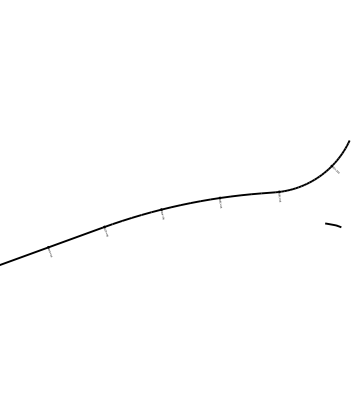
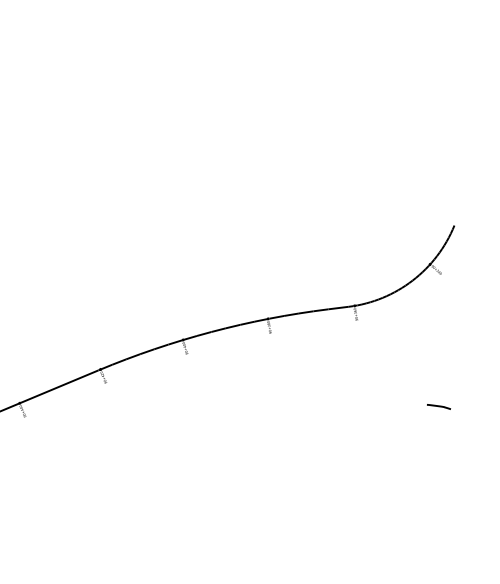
line: (333, 224) -> (439, 405), moved

